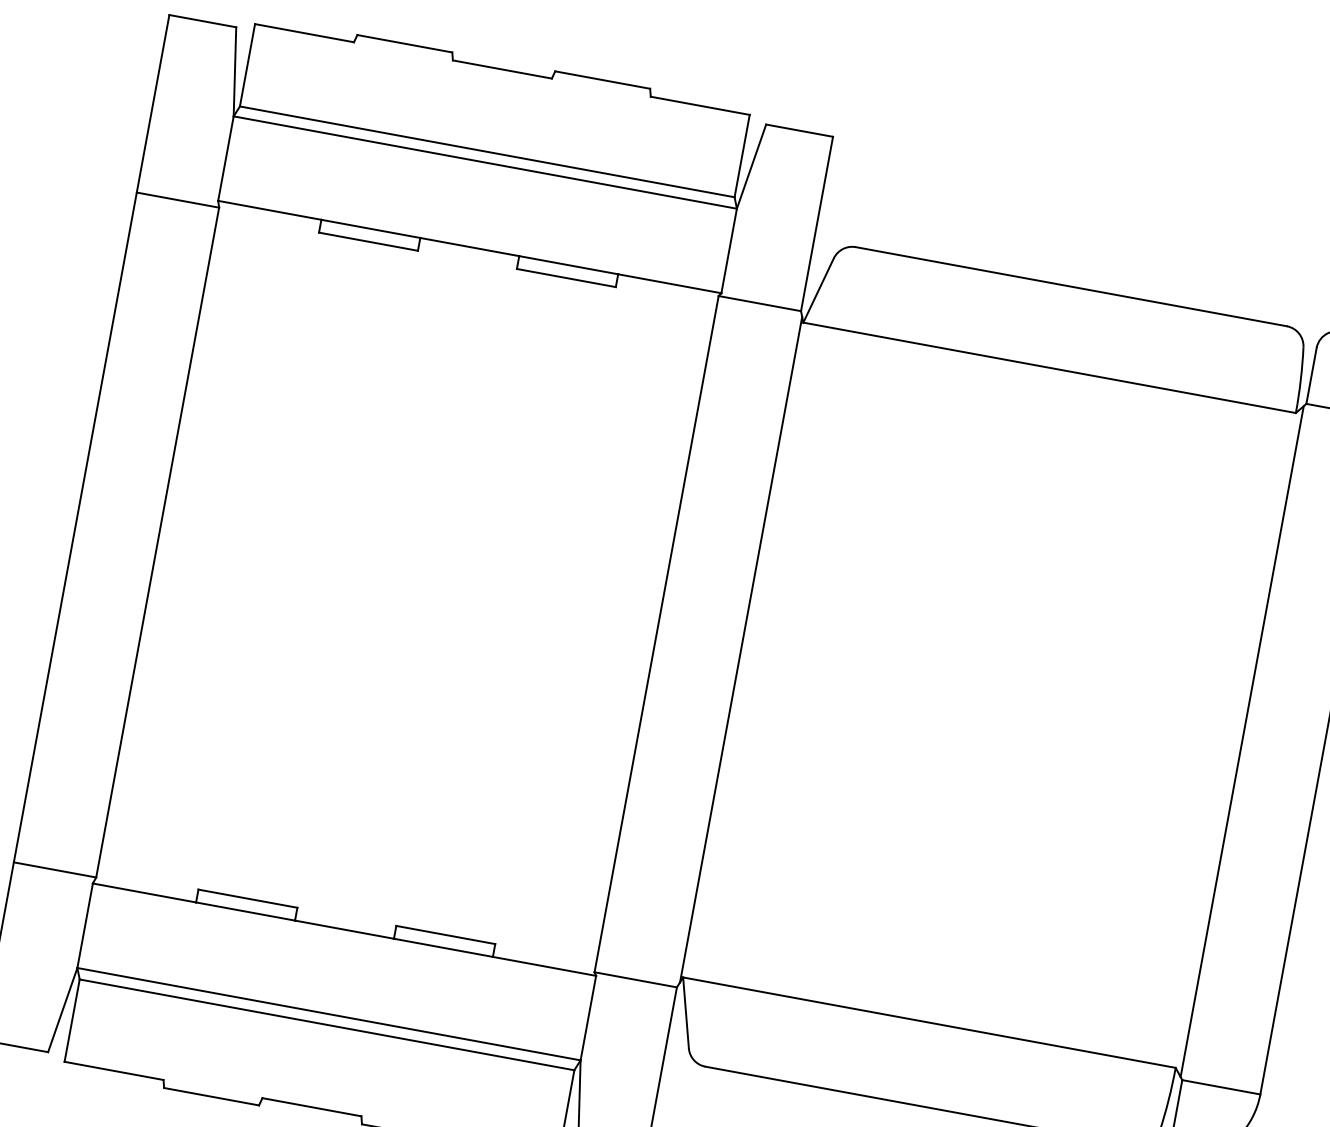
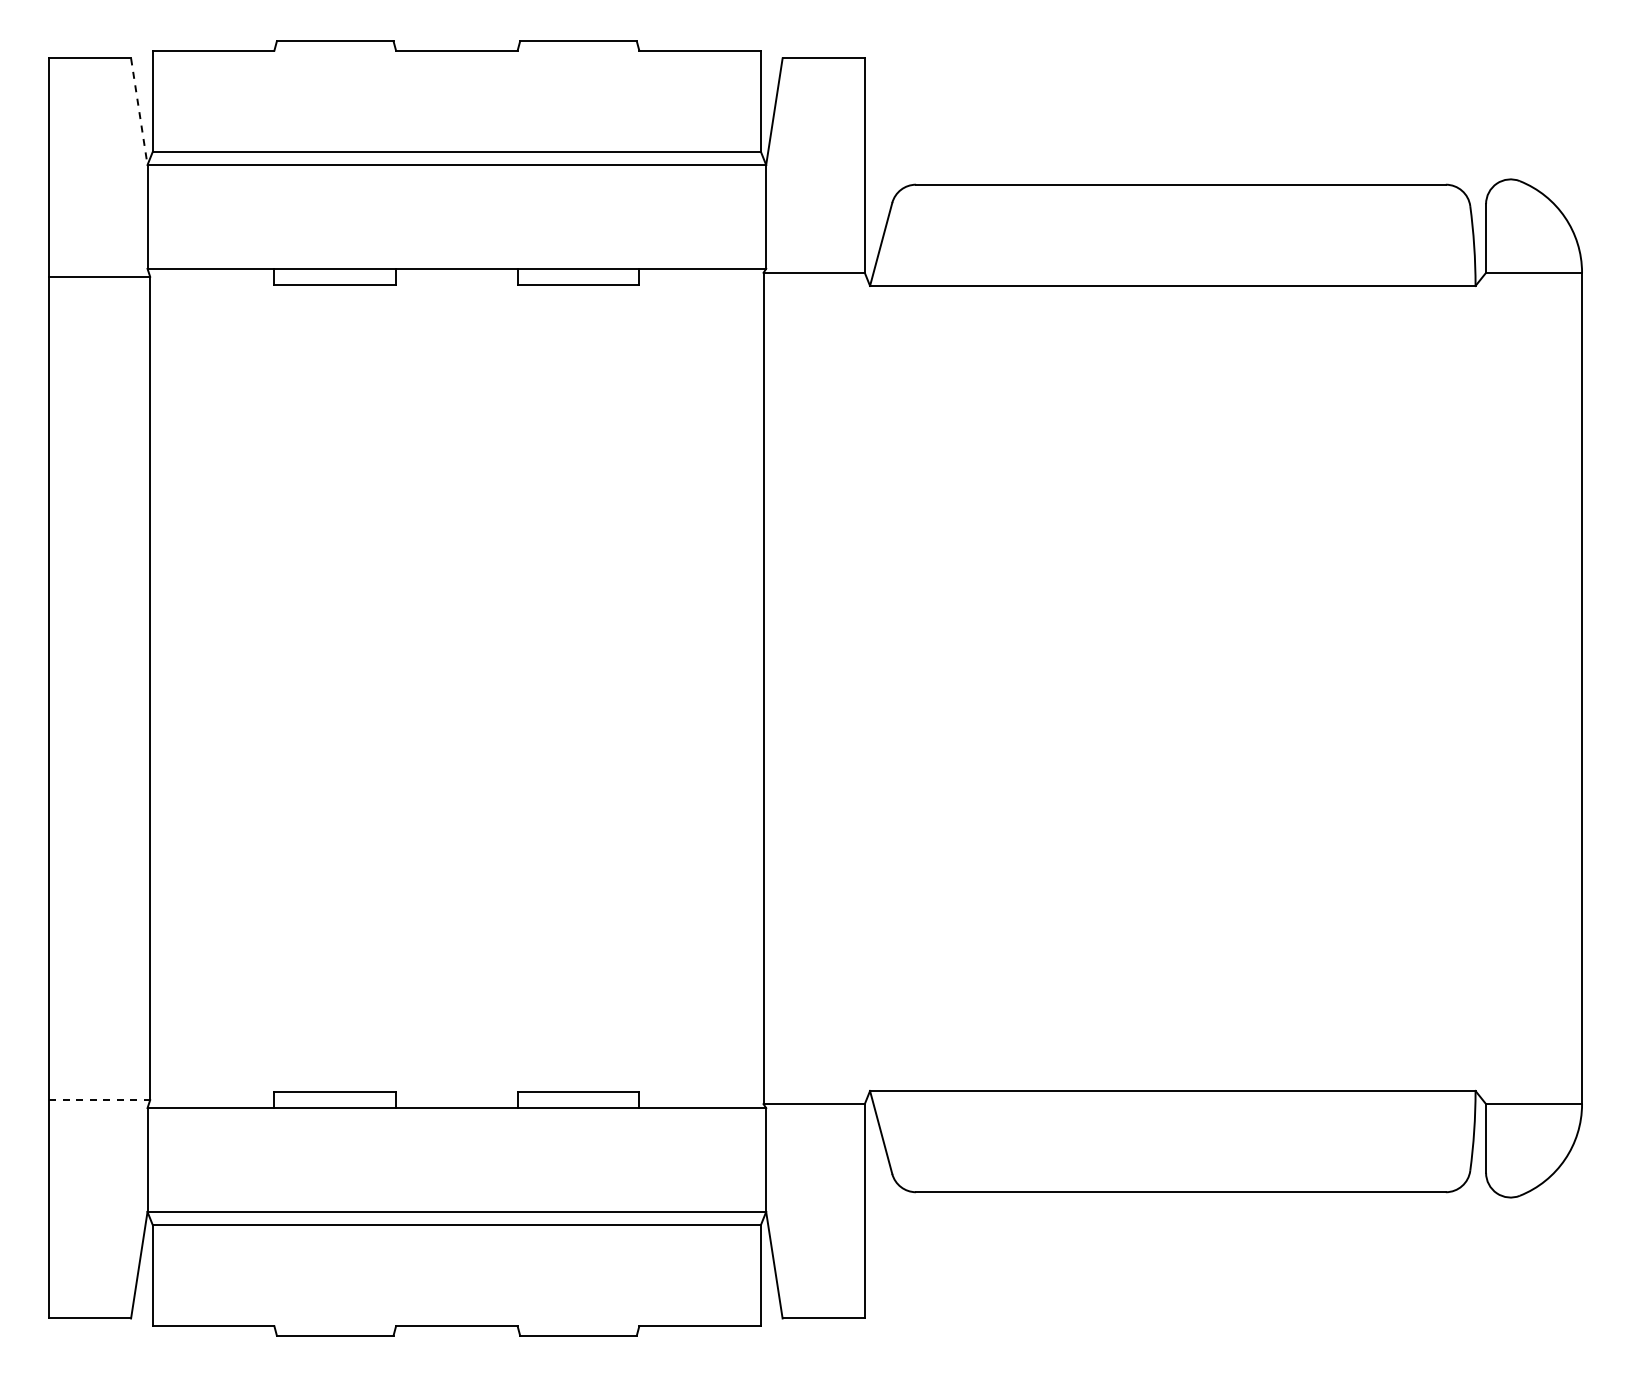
line: (235, 71) -> (139, 111), solid -> dashed
line: (741, 649) -> (867, 688), removed
line: (1242, 741) -> (1483, 688), removed
line: (54, 870) -> (99, 1100), solid -> dashed

